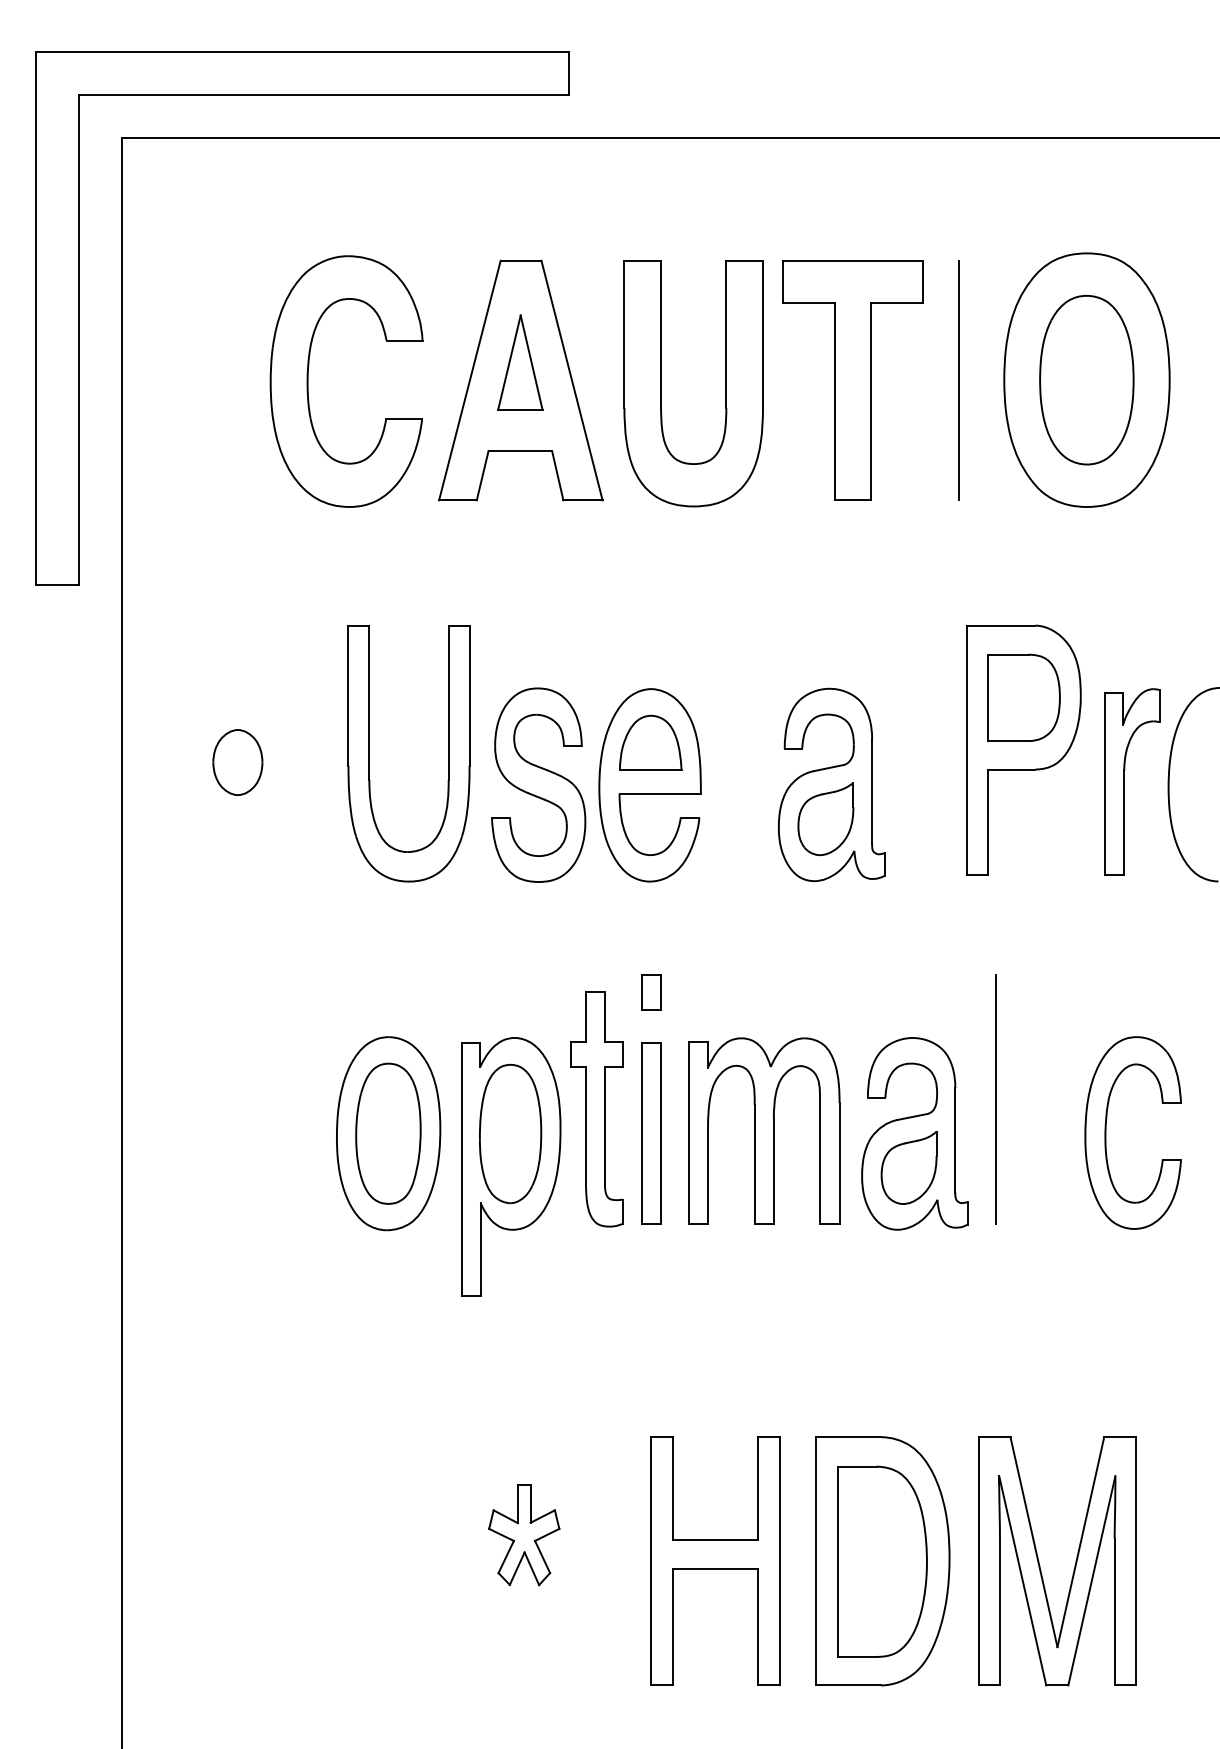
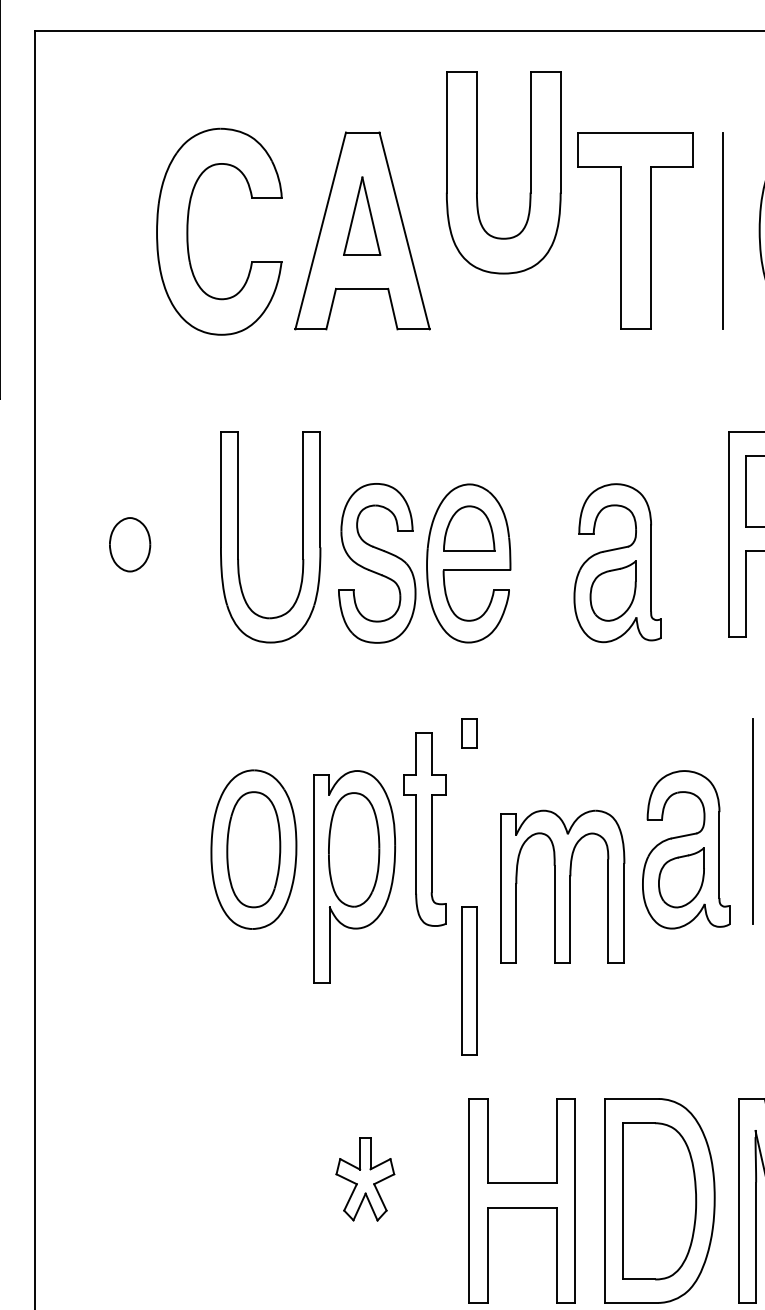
part: (661, 383) -> (477, 172), moved
part: (764, 1130) -> (562, 886), moved
part: (651, 1133) -> (469, 980), moved

